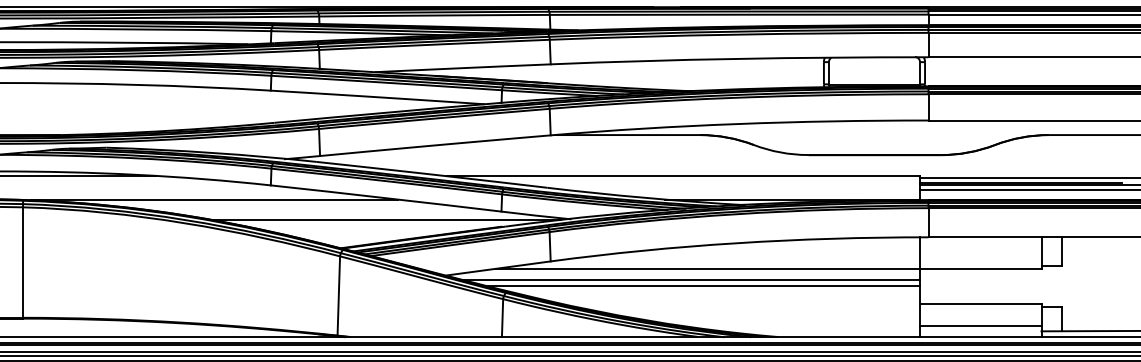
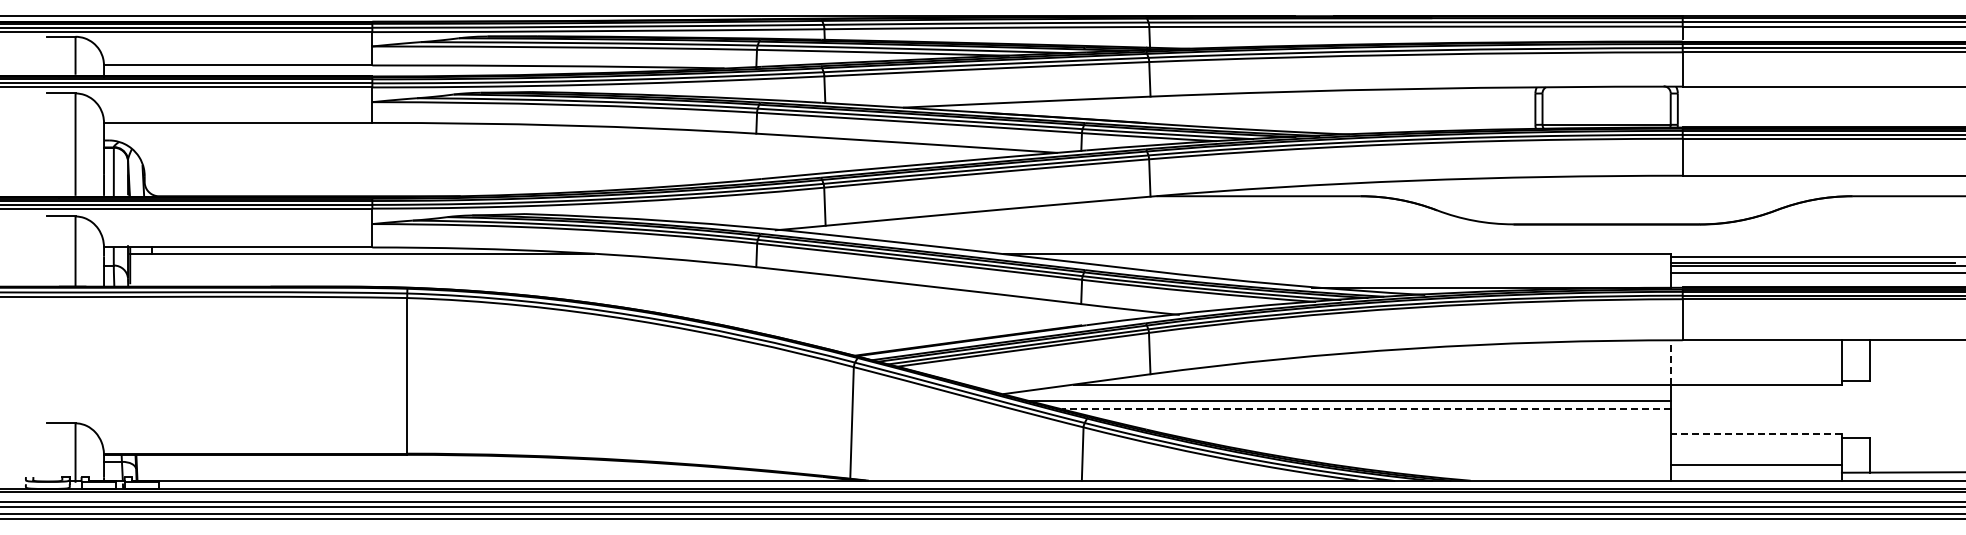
line: (214, 199) -> (676, 287), removed
line: (387, 220) -> (920, 316), removed
line: (919, 253) -> (1670, 362), solid -> dashed
line: (704, 286) -> (1366, 409), solid -> dashed
line: (980, 303) -> (1755, 433), solid -> dashed

